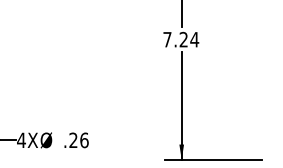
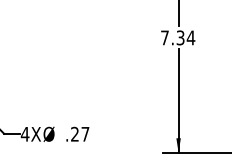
text: (183, 39) -> (180, 37), 7.24 -> 7.34
text: (84, 140) -> (85, 134), .26 -> .27

